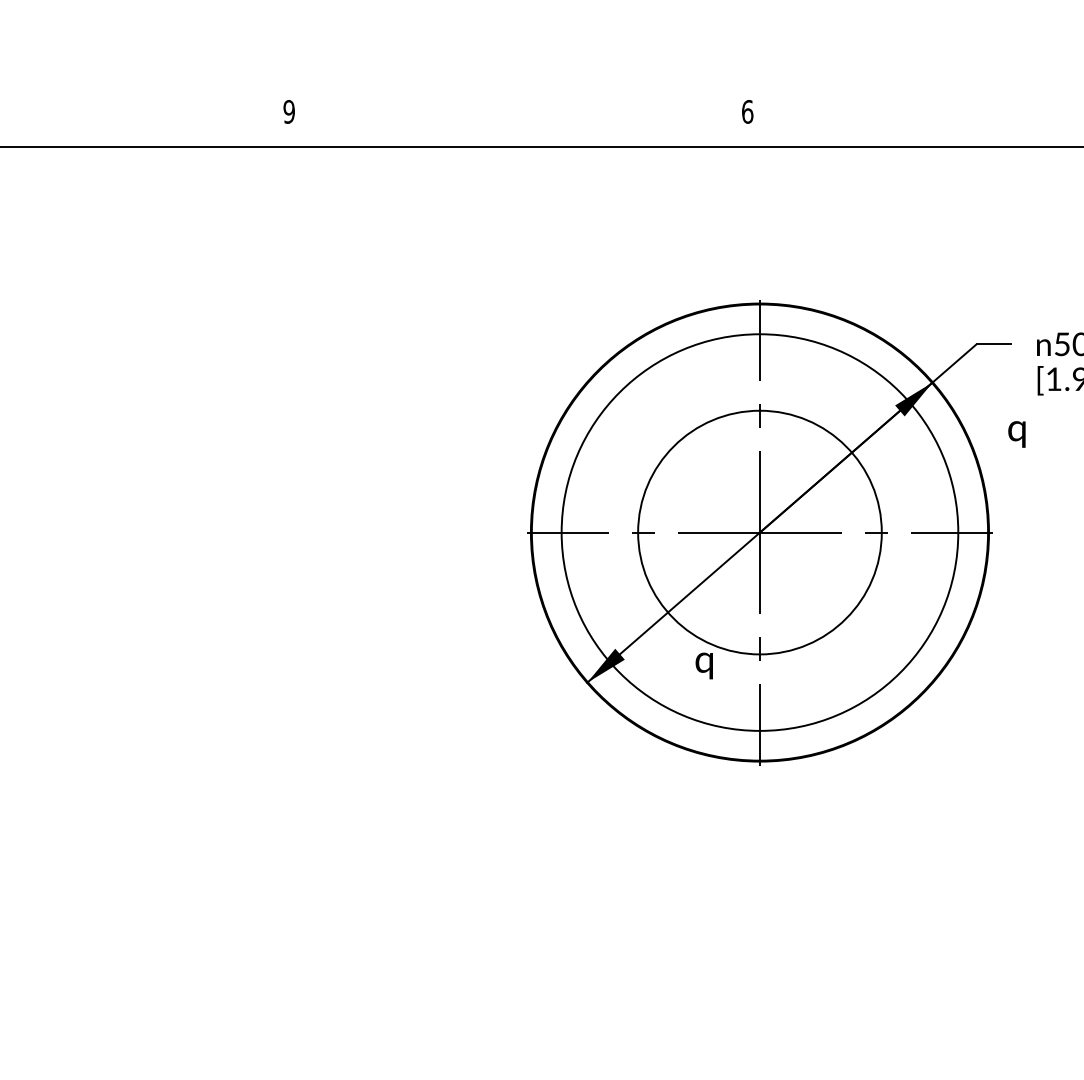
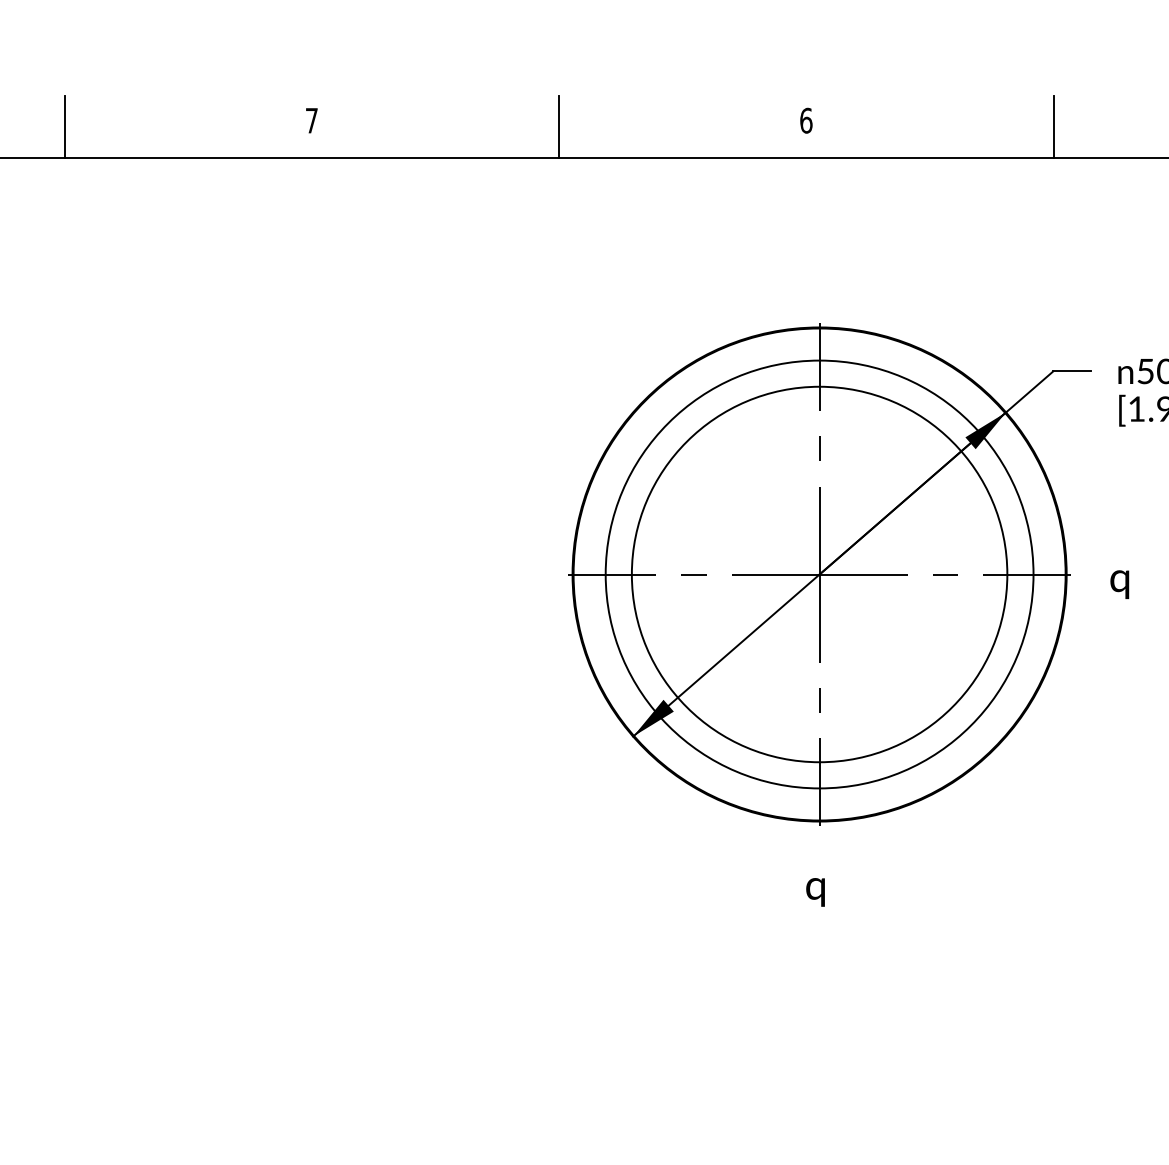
text: (288, 111) -> (311, 120), 9 -> 7
line: (59, 117) -> (64, 126), added
line: (518, 117) -> (559, 126), added
line: (976, 117) -> (1053, 126), added
text: (1016, 434) -> (1119, 584), moved
circle: (759, 532) -> (819, 574), size x1.43
text: (704, 666) -> (815, 892), moved

